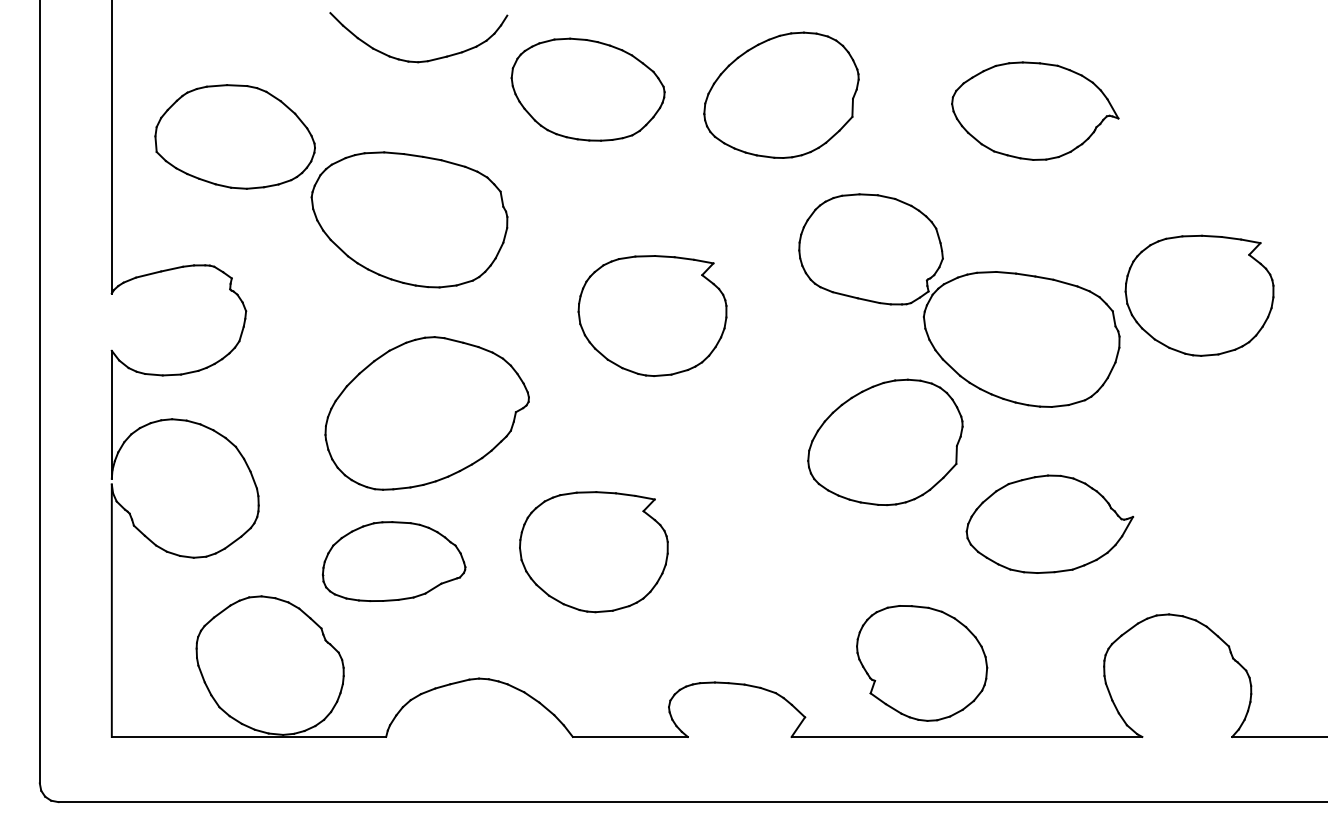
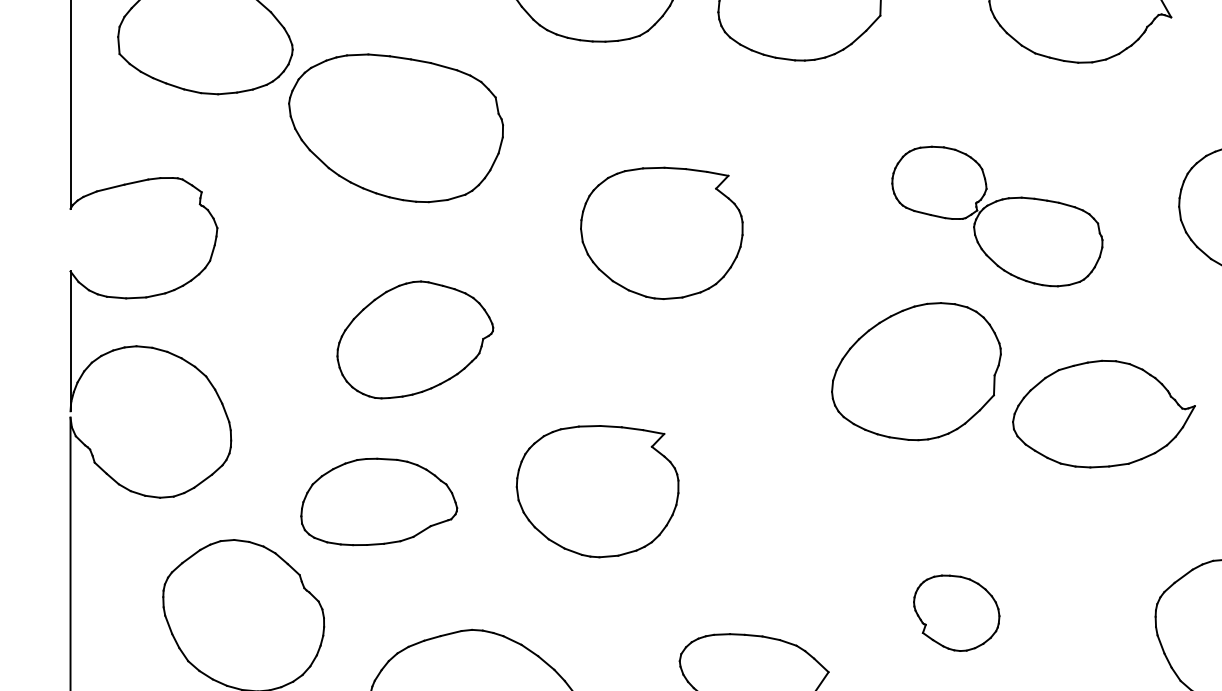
part: (959, 300) -> (997, 216), size x0.6
part: (426, 413) -> (414, 339), size x0.7
part: (1049, 523) -> (1103, 413), moved
part: (922, 663) -> (957, 613), size x0.6

